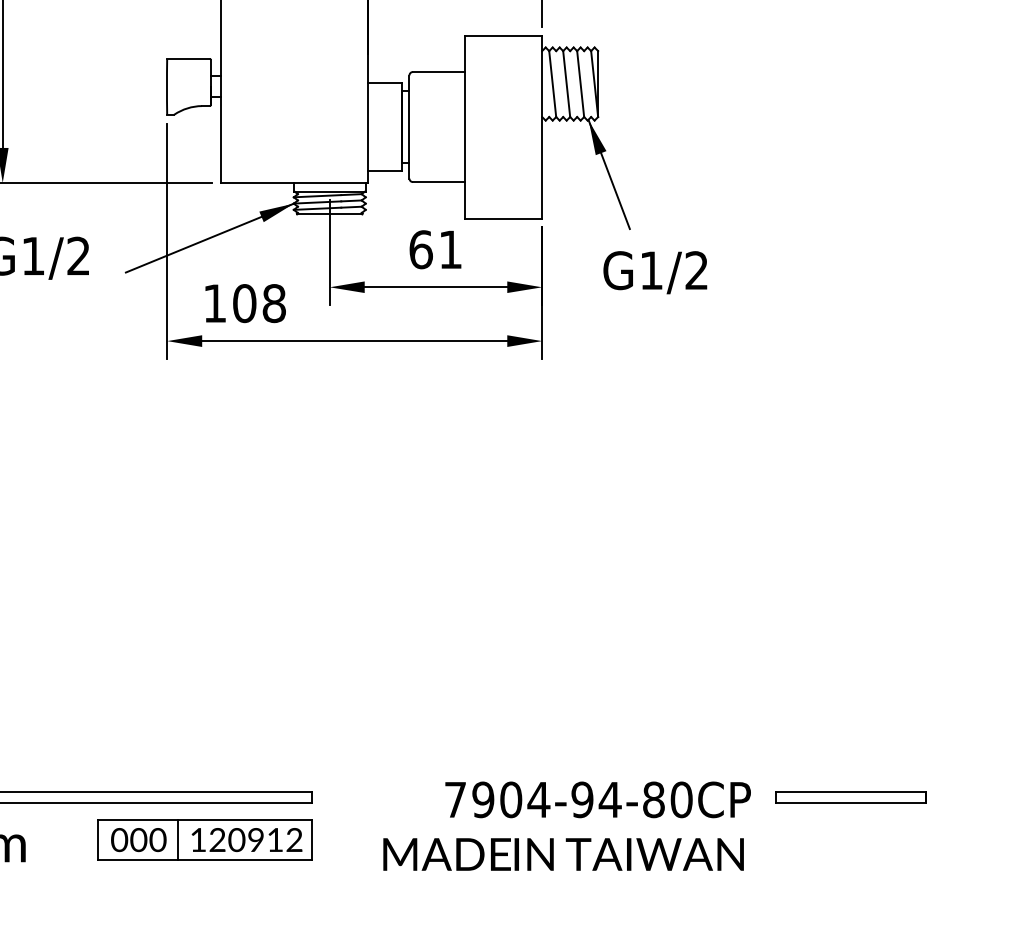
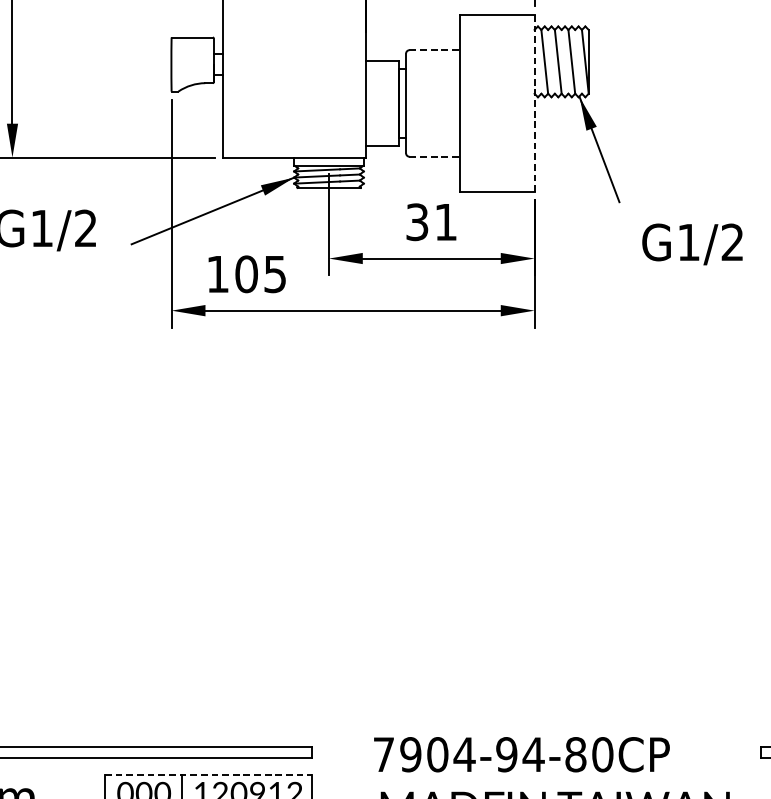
line: (439, 72) -> (435, 50), solid -> dashed
line: (542, 127) -> (534, 103), solid -> dashed
line: (439, 182) -> (435, 157), solid -> dashed
text: (420, 249) -> (416, 221), 61 -> 31
text: (655, 272) -> (692, 244), moved
text: (273, 303) -> (274, 274), 108 -> 105
text: (597, 799) -> (521, 754), moved
line: (205, 820) -> (208, 774), solid -> dashed

